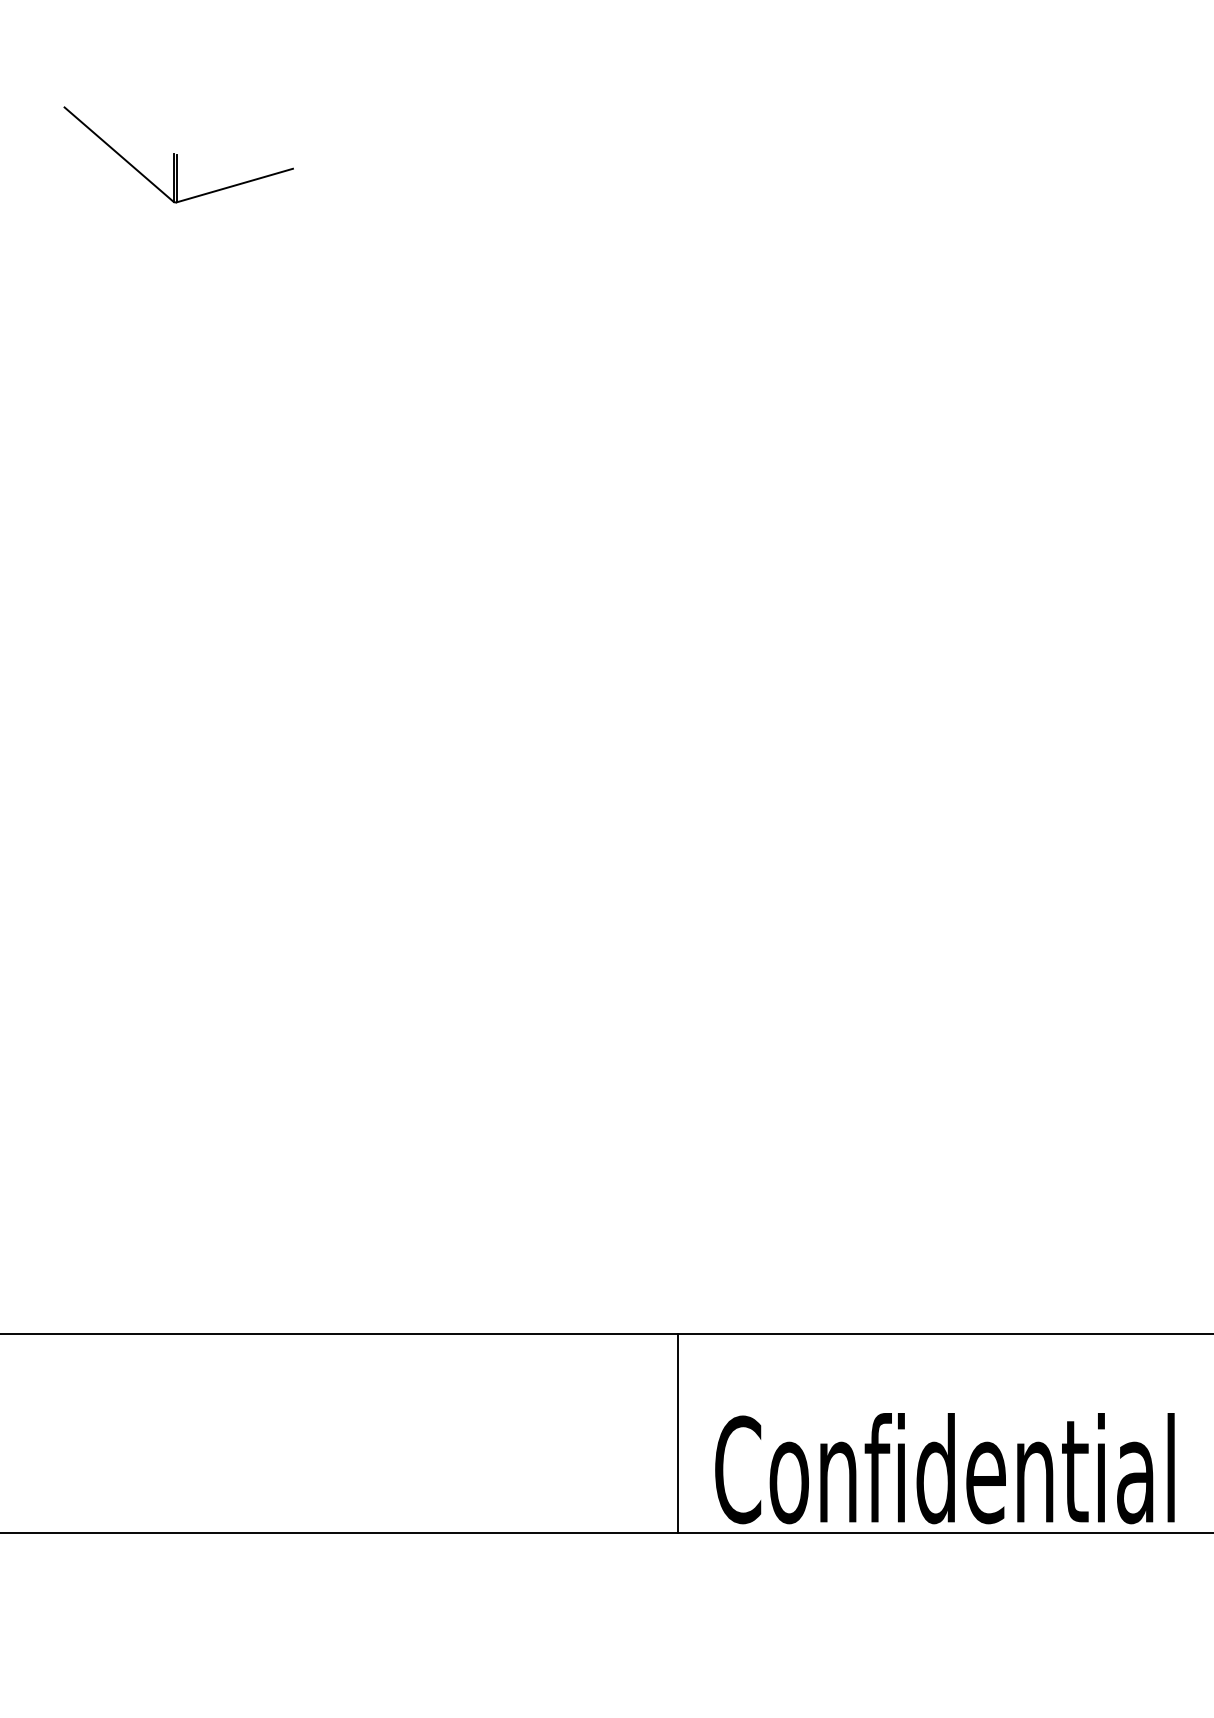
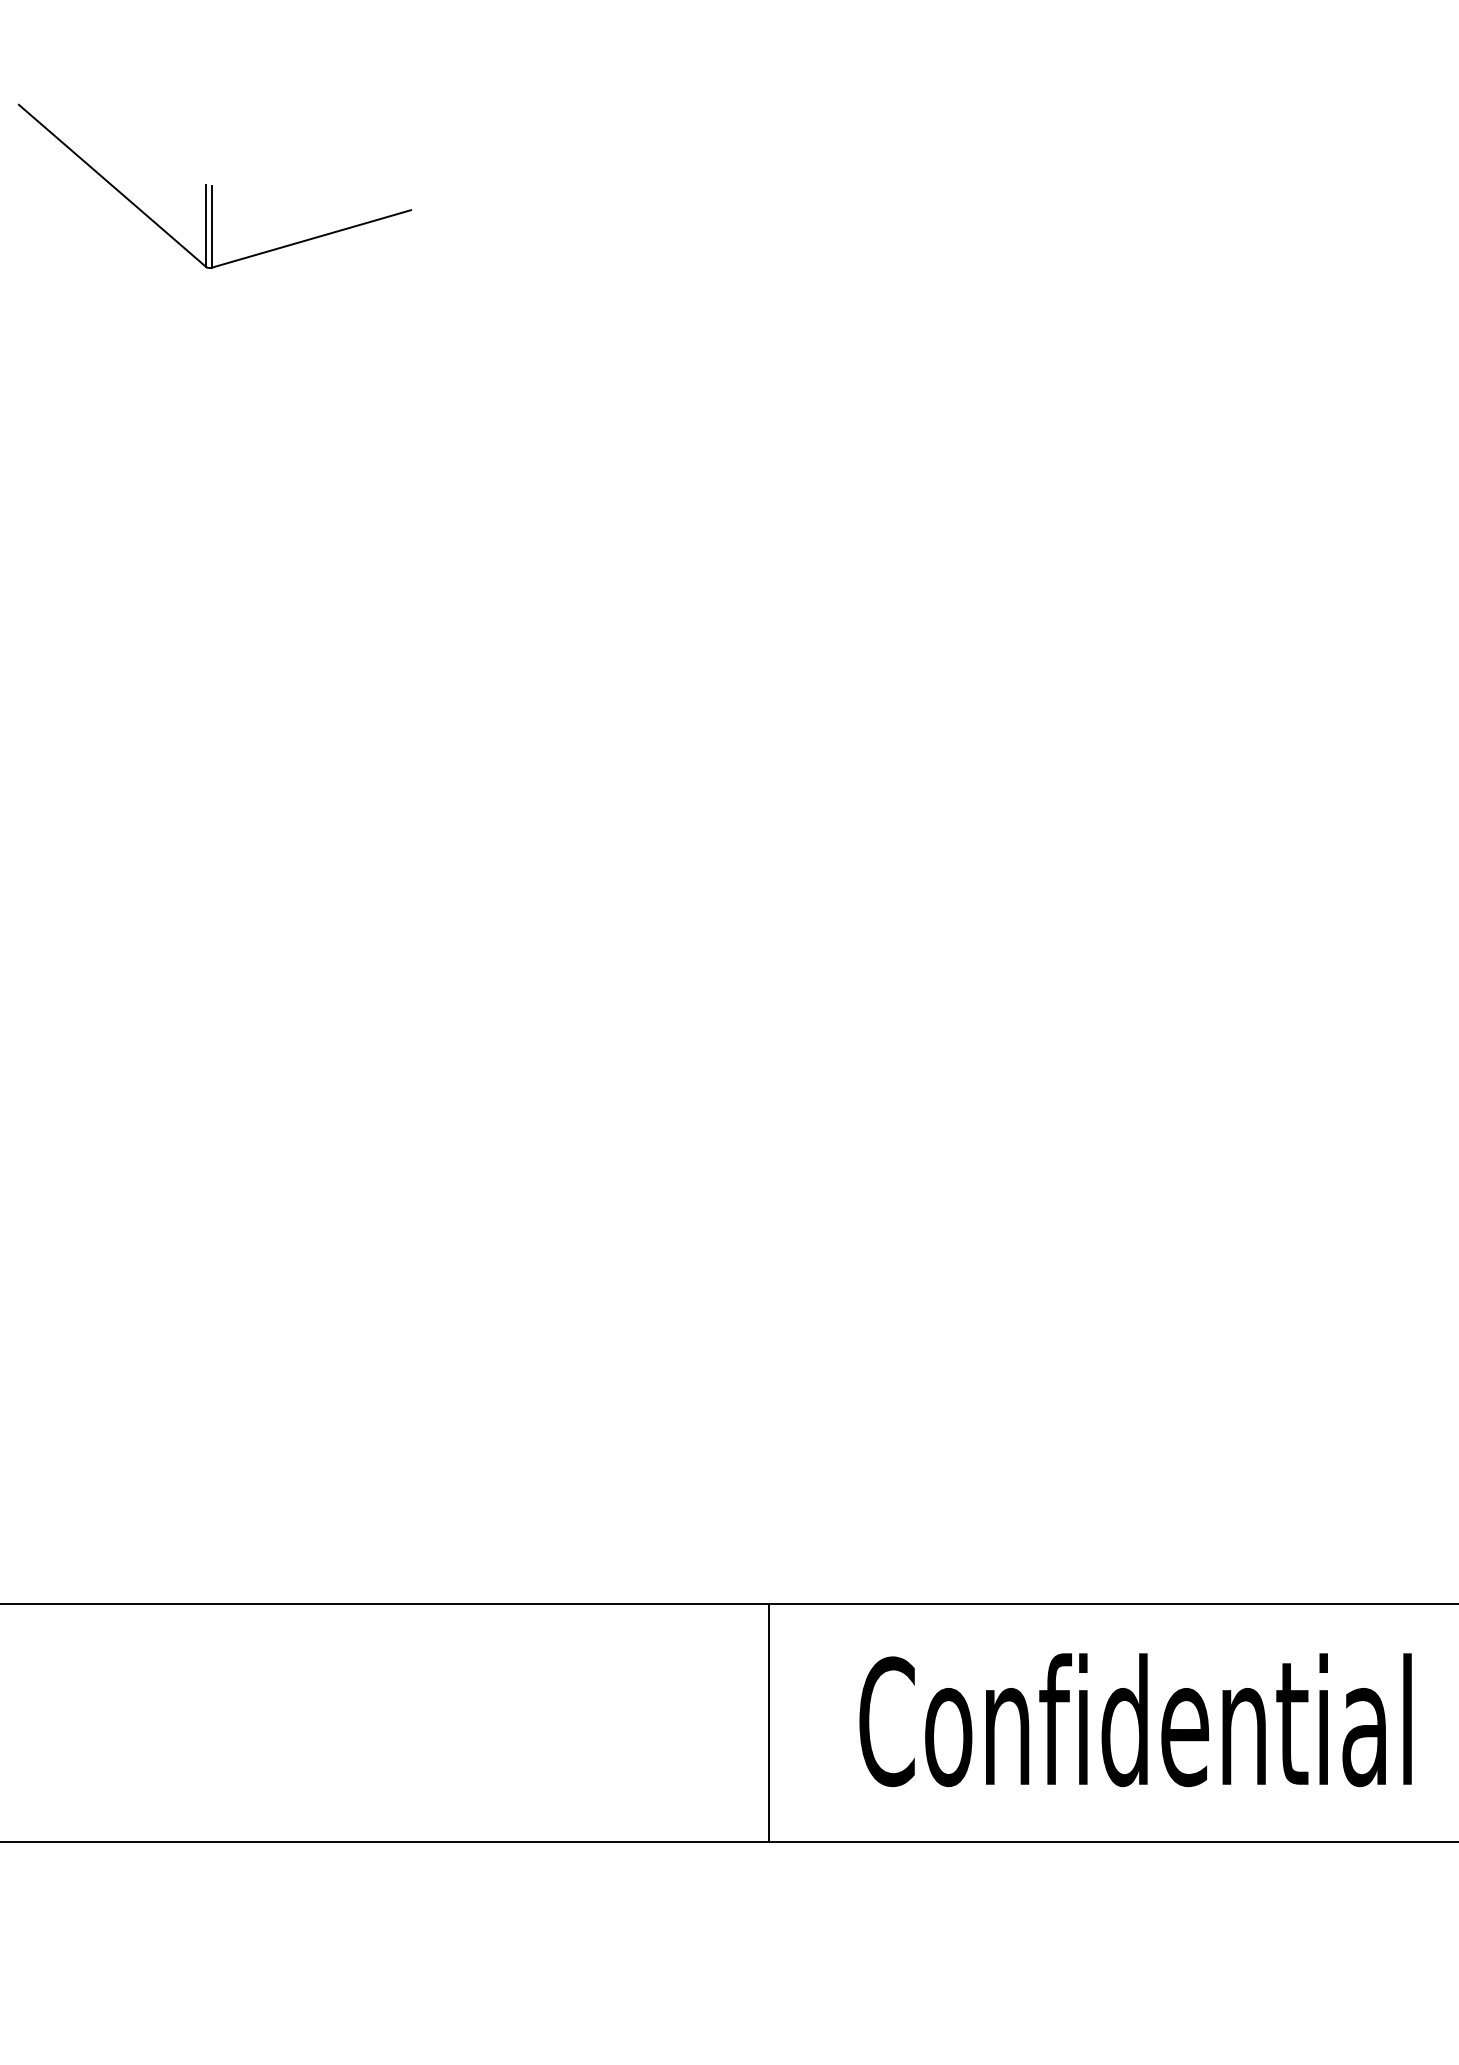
part: (178, 154) -> (214, 185), size x1.43
line: (677, 1433) -> (768, 1722), moved
text: (944, 1468) -> (1135, 1720), moved

